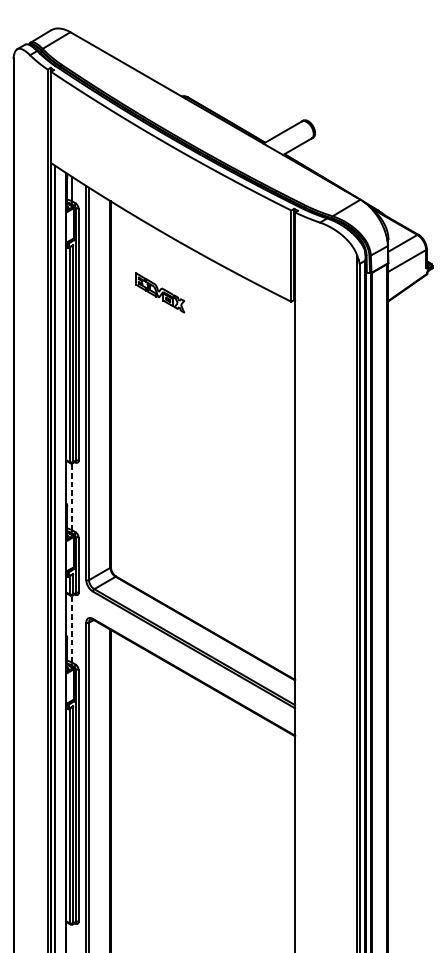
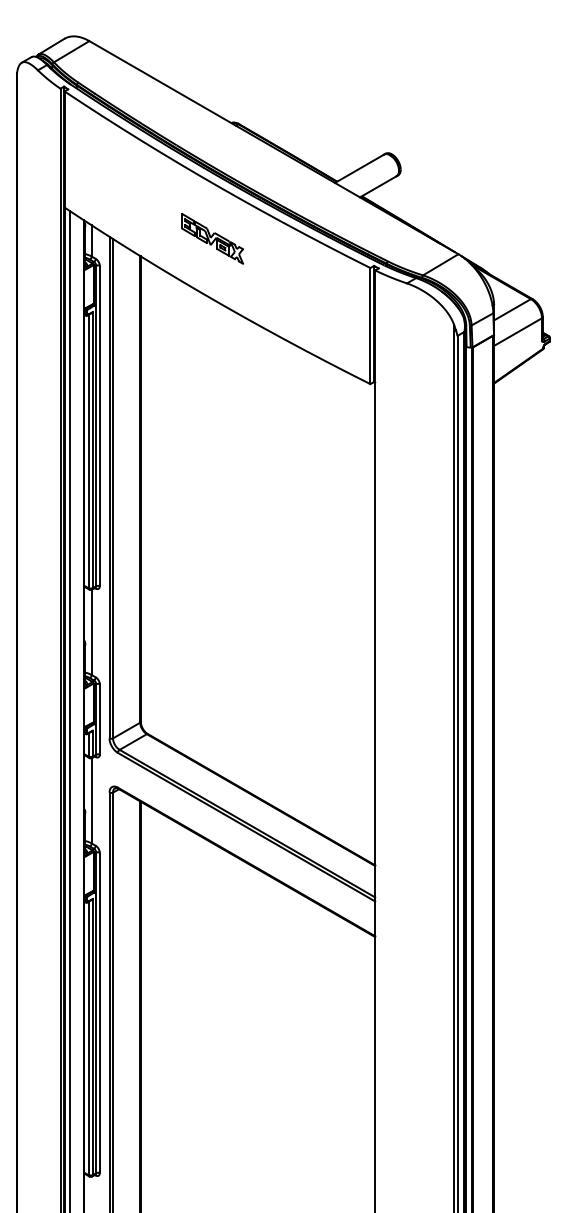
part: (160, 292) -> (212, 238), moved
line: (72, 496) -> (91, 632), dashed -> solid
line: (72, 628) -> (91, 800), dashed -> solid

